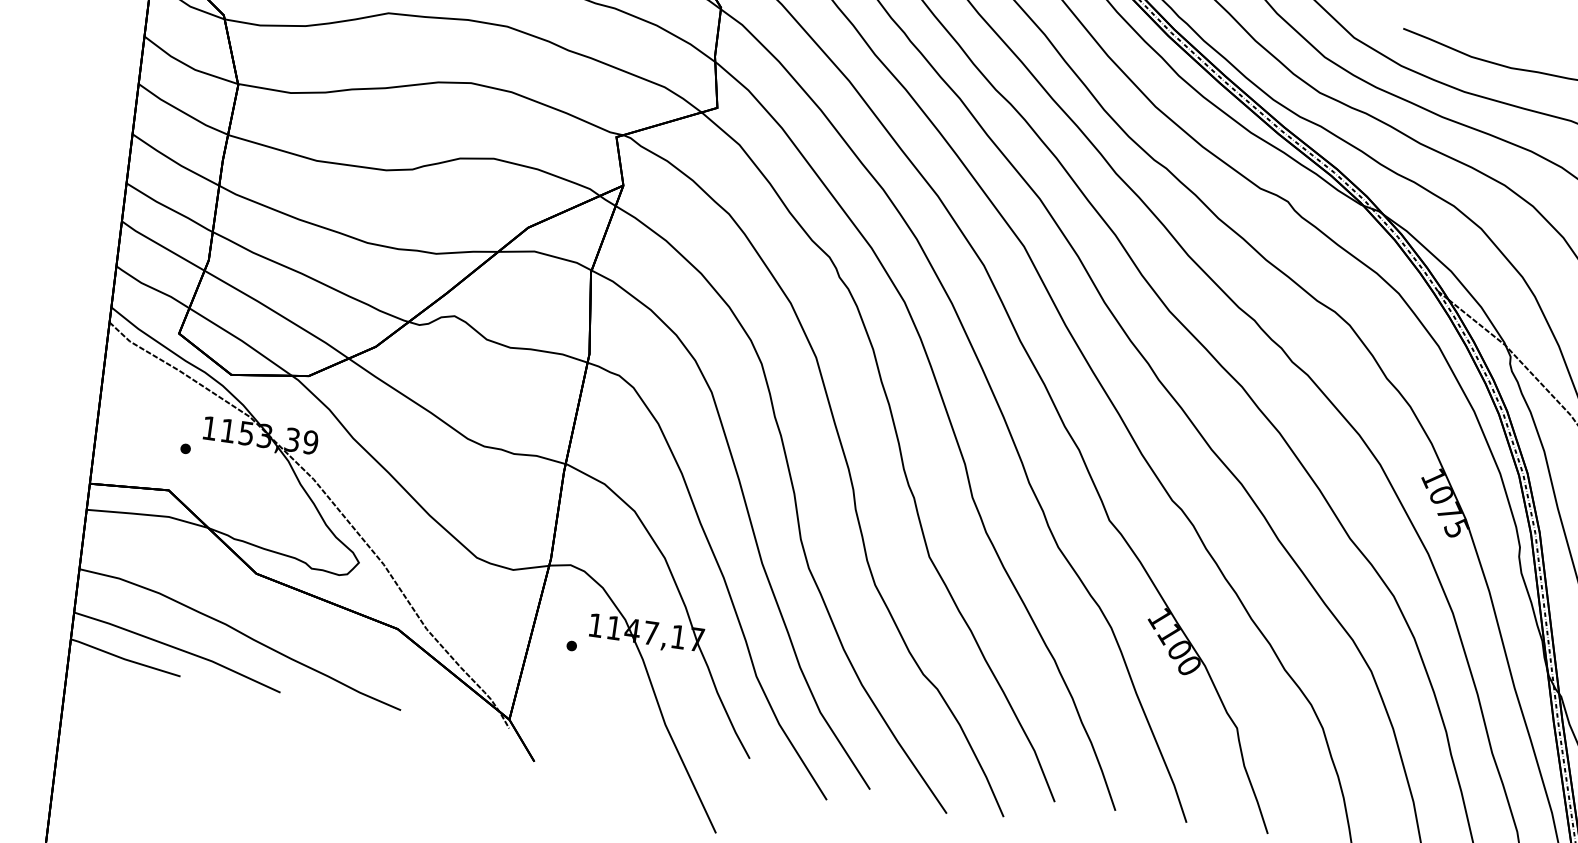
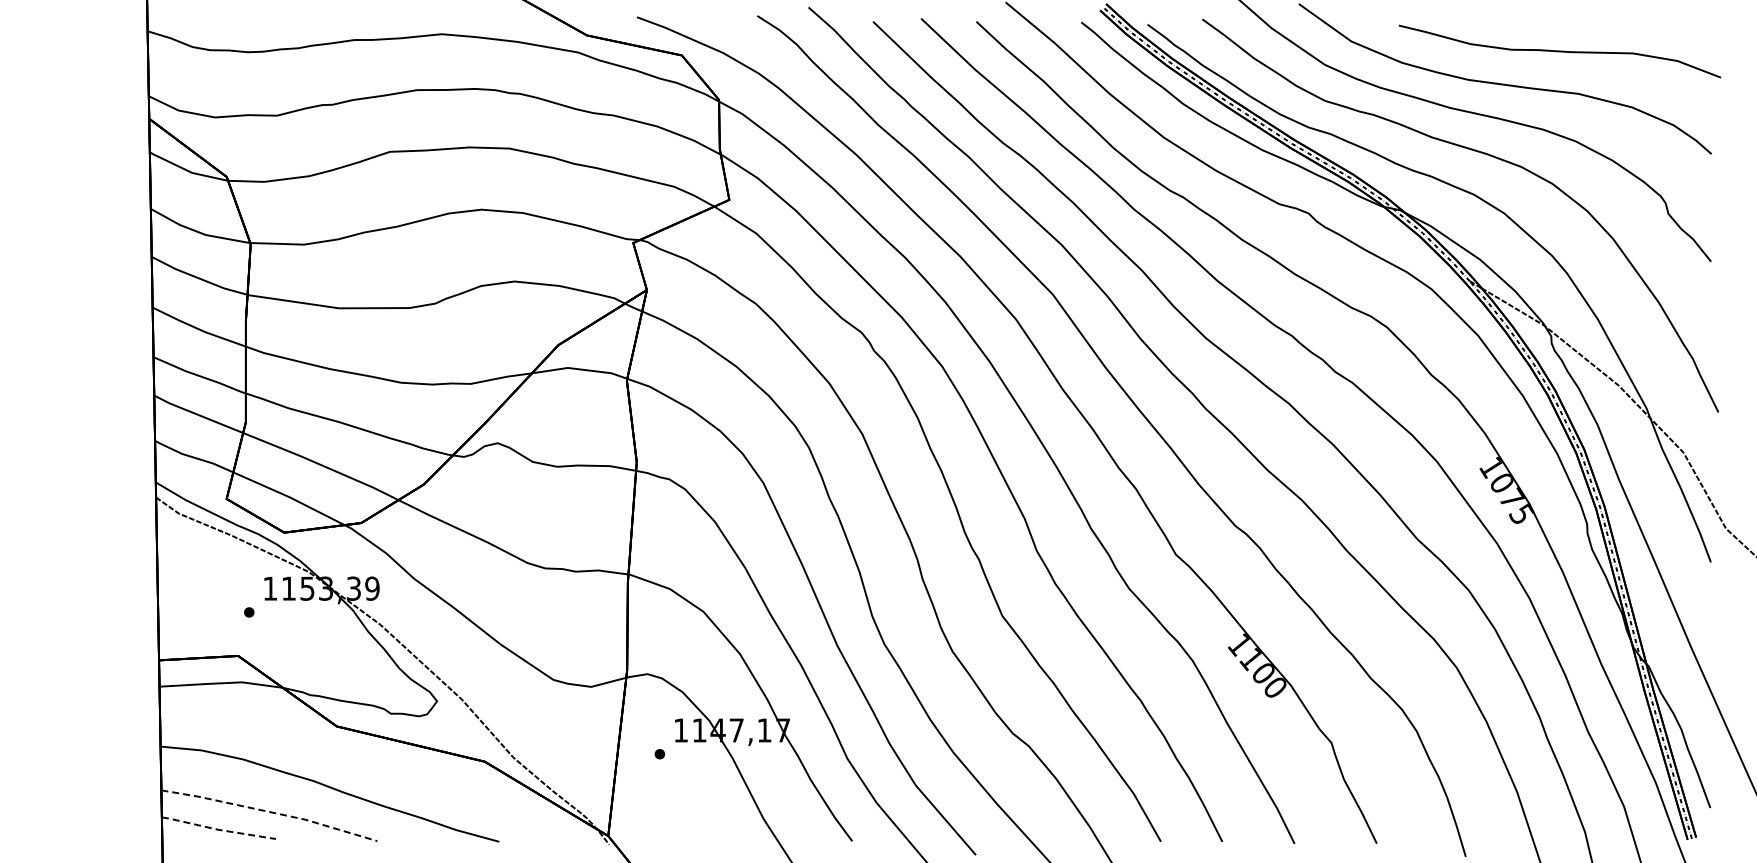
line: (179, 649) -> (271, 812), solid -> dashed
line: (125, 659) -> (218, 829), solid -> dashed

